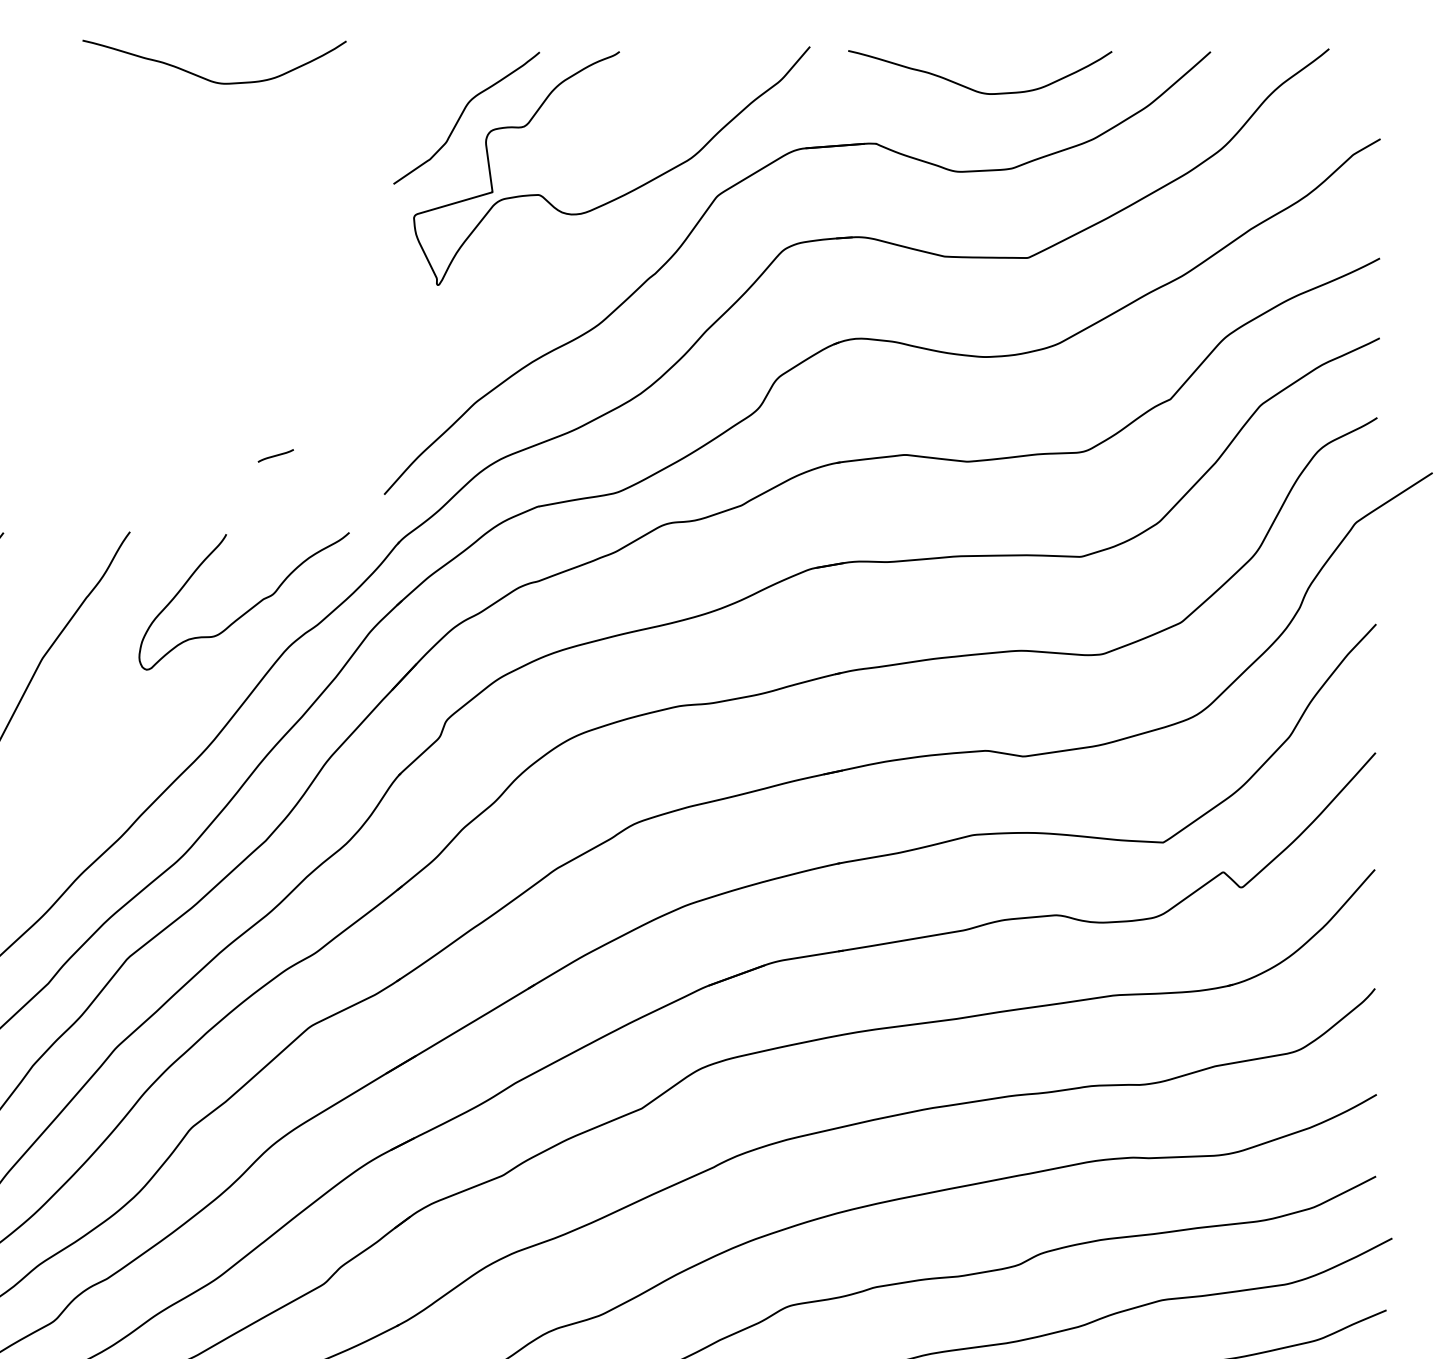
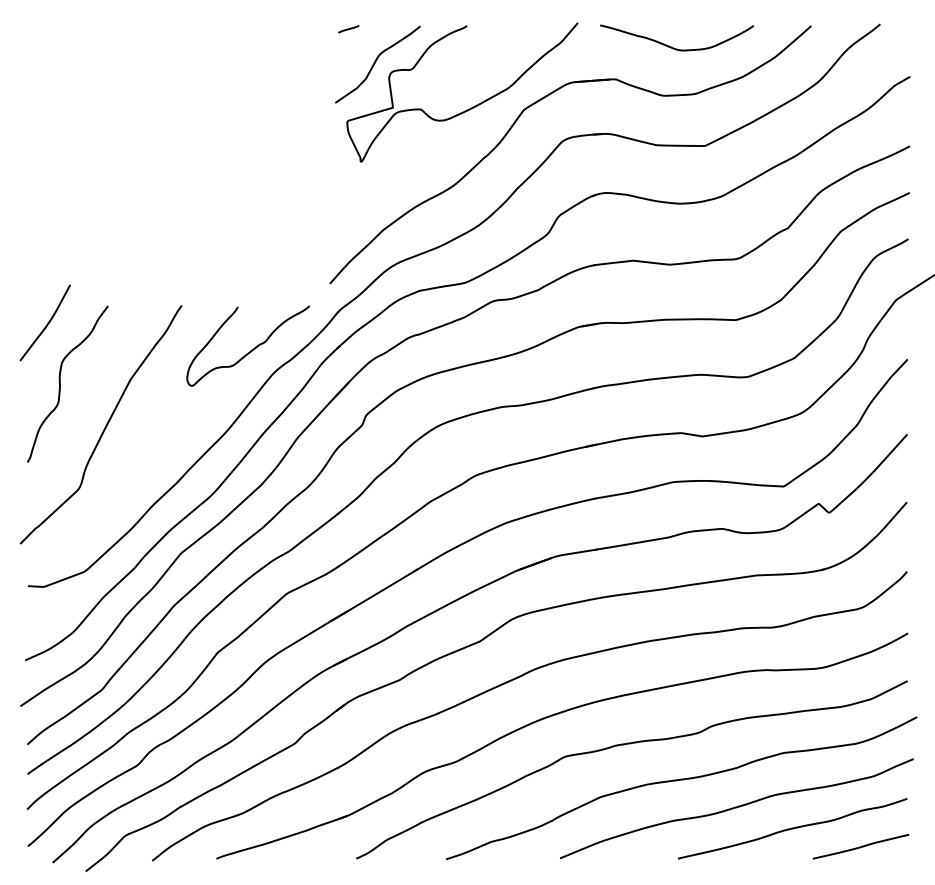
curve: (210, 78) -> (228, 41), removed
line: (275, 456) -> (348, 29), moved

